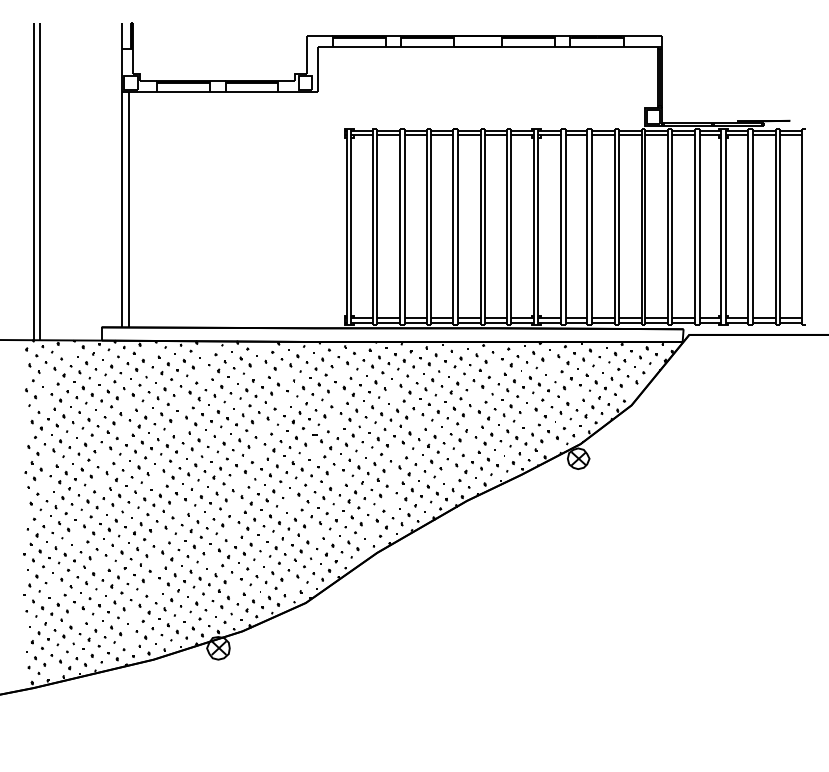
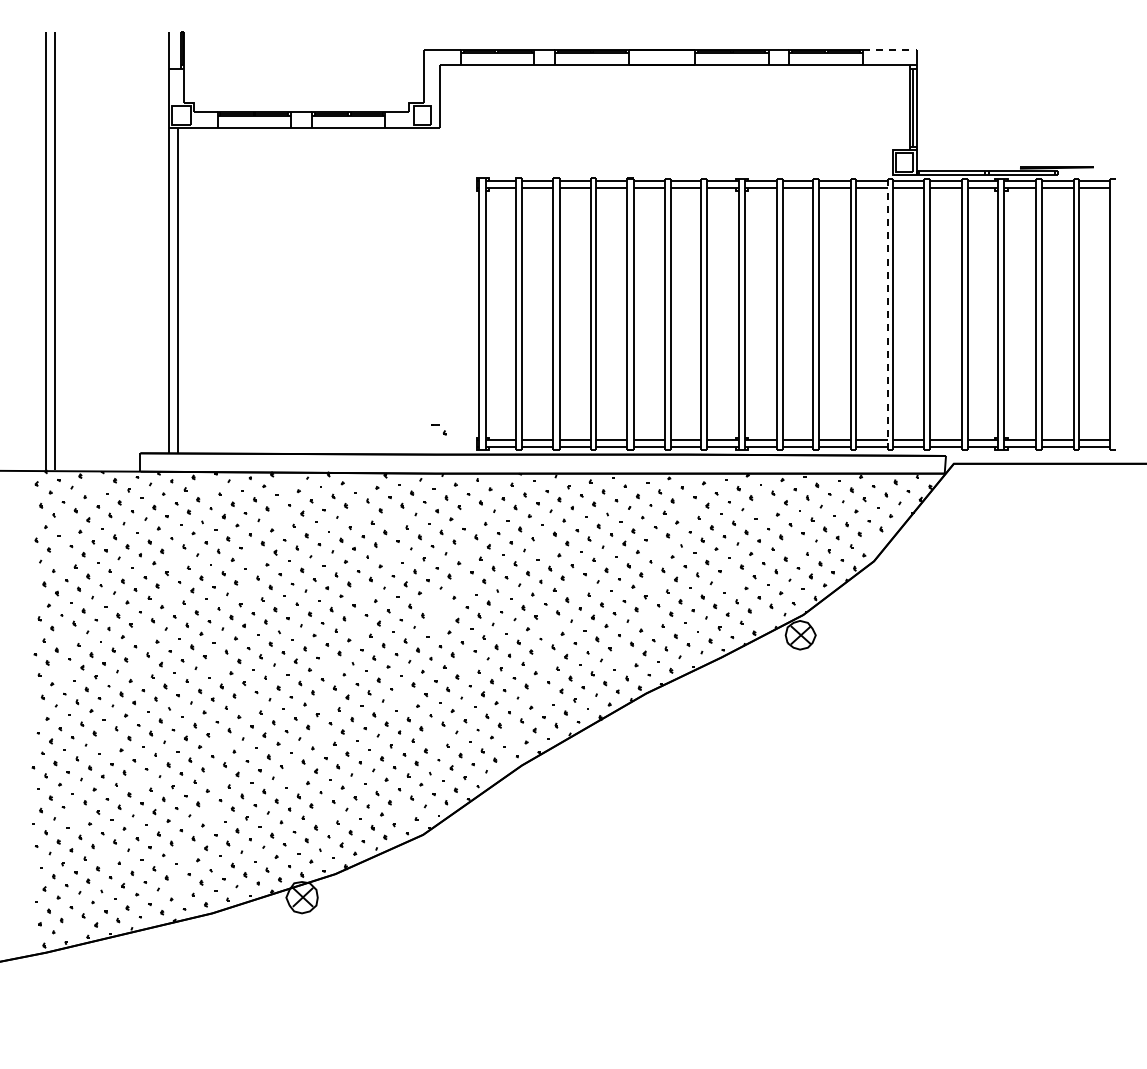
line: (642, 35) -> (889, 49), solid -> dashed
line: (641, 227) -> (887, 314), solid -> dashed
part: (316, 438) -> (438, 429), moved

